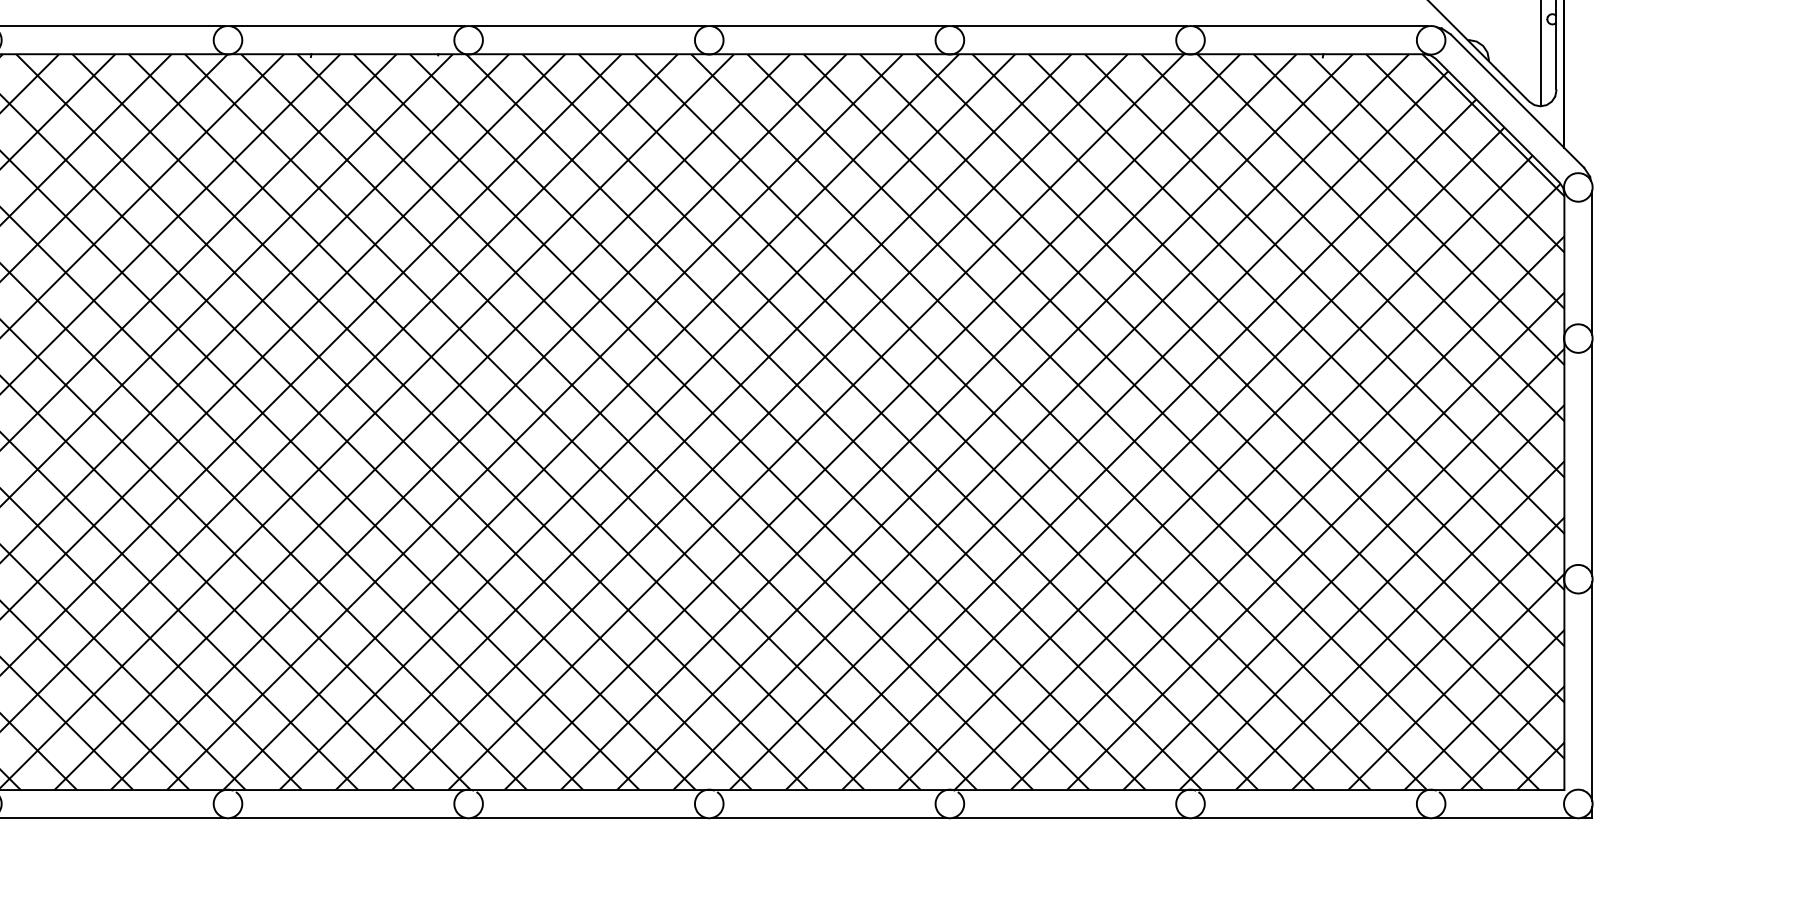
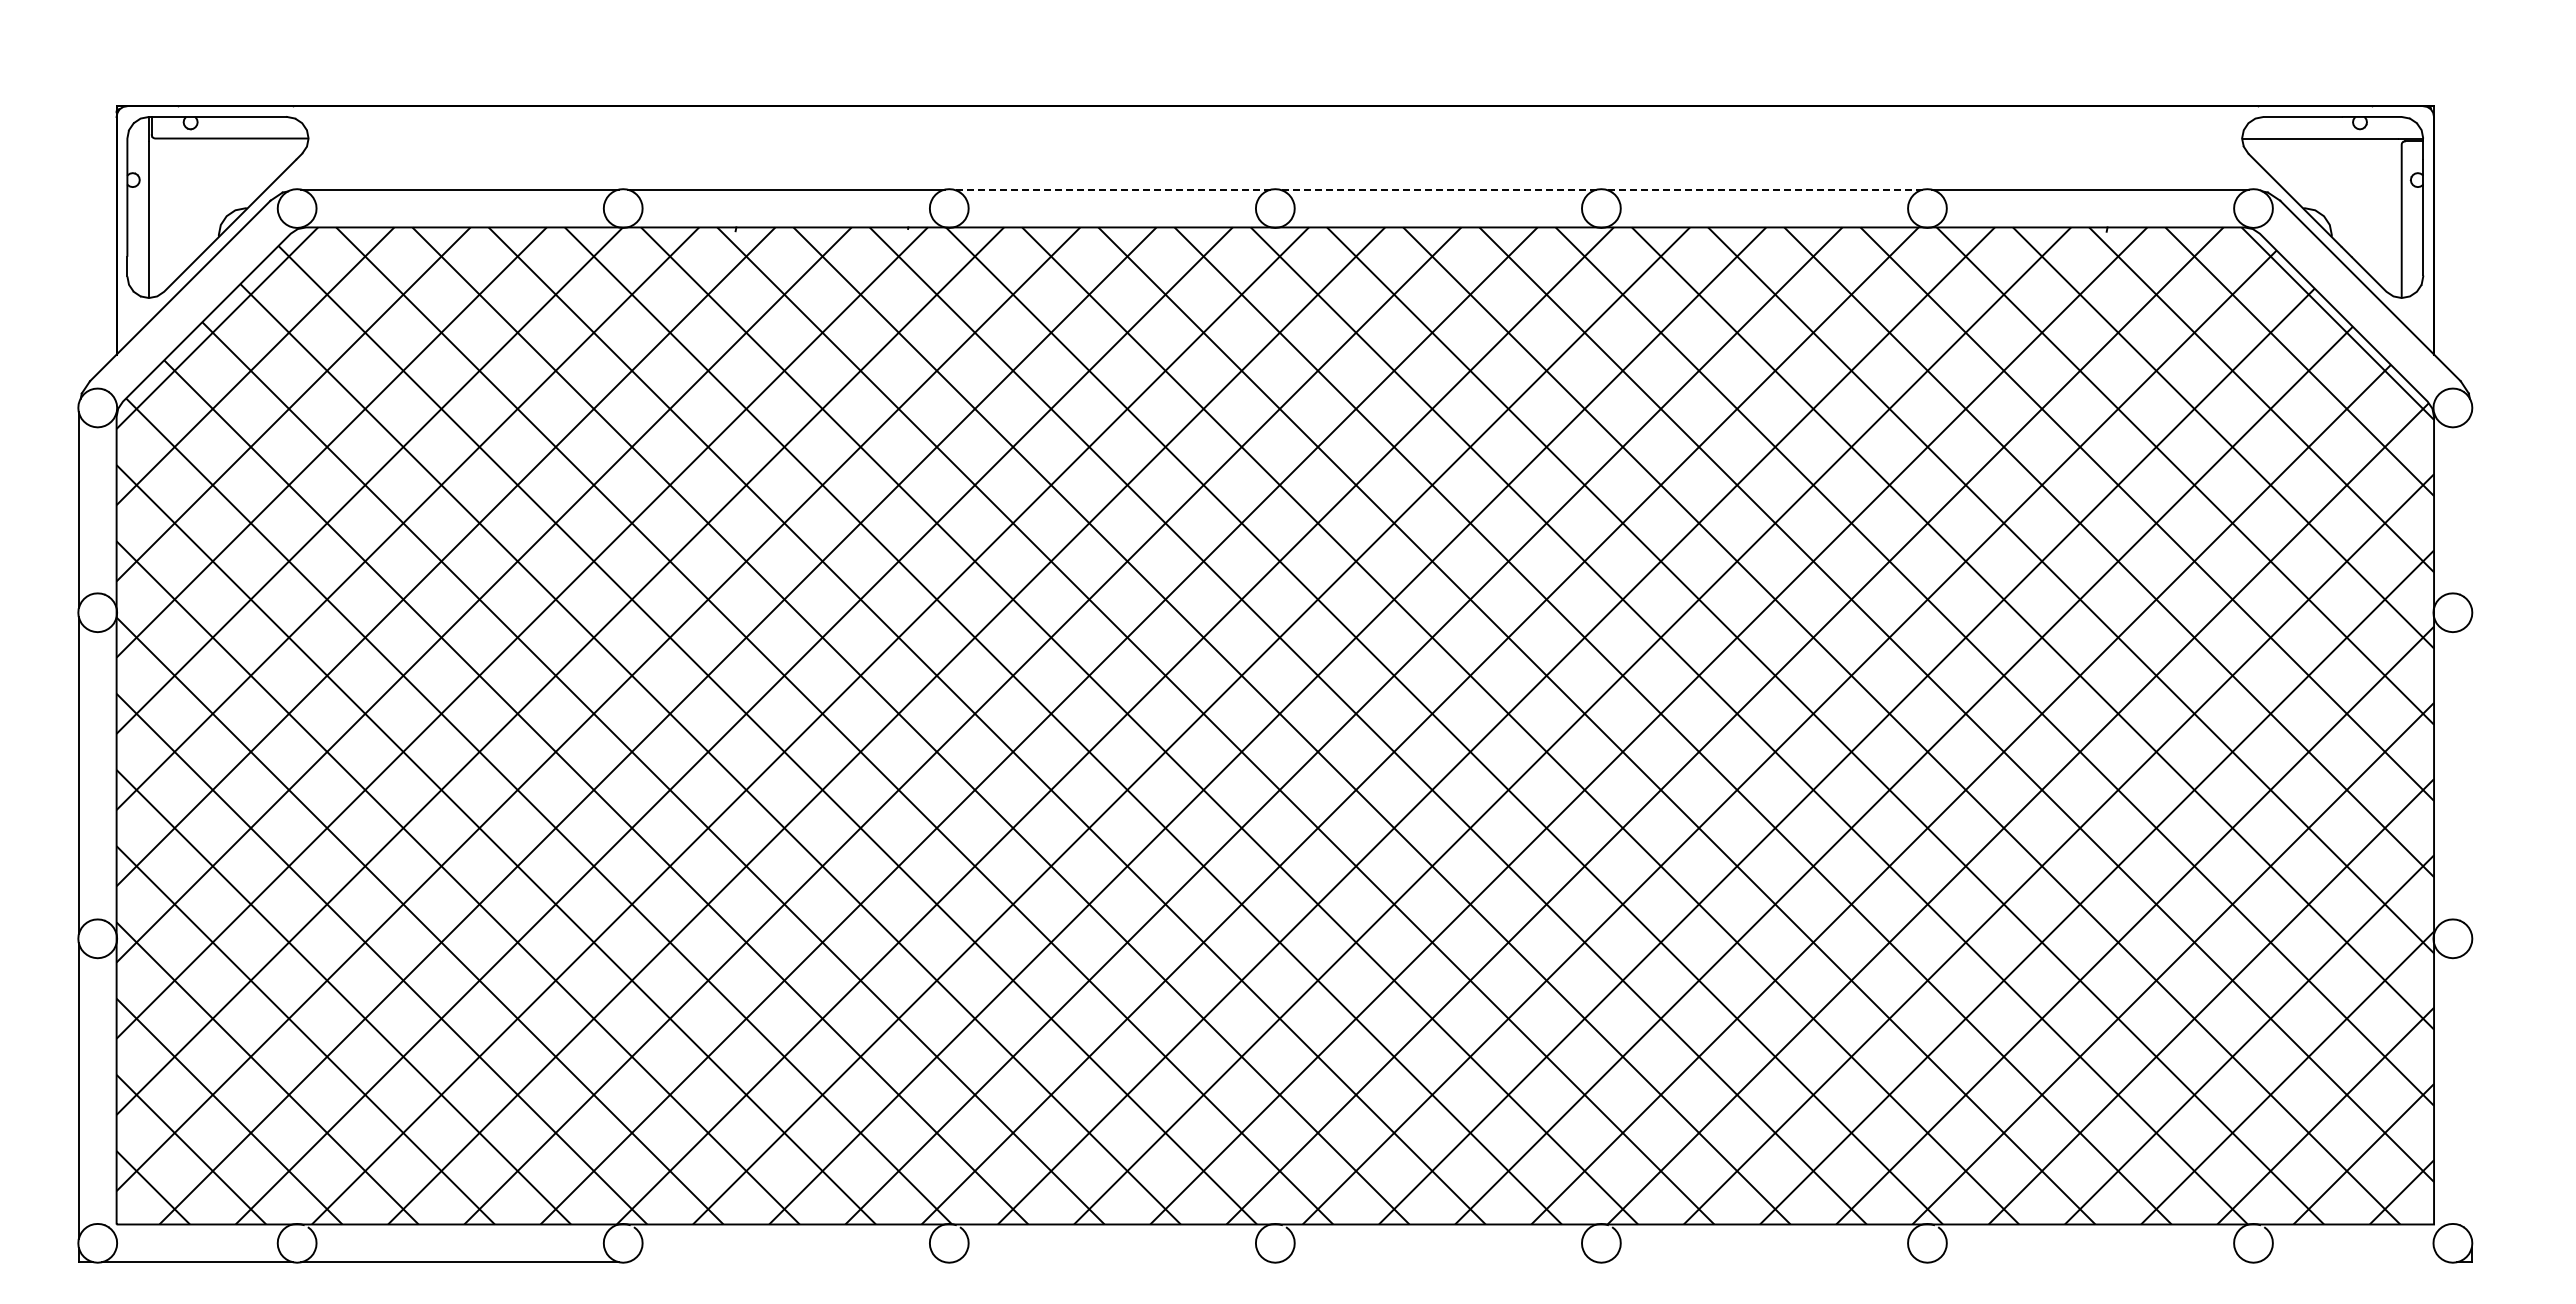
line: (589, 26) -> (1112, 189), solid -> dashed
line: (829, 26) -> (1438, 189), solid -> dashed
line: (1070, 26) -> (1764, 189), solid -> dashed
line: (1592, 263) -> (2471, 510), removed
line: (1592, 458) -> (2471, 775), removed
line: (1592, 691) -> (2471, 1090), removed
line: (347, 818) -> (785, 1262), removed
line: (589, 818) -> (1112, 1262), removed
line: (829, 818) -> (1438, 1262), removed
line: (1070, 818) -> (1764, 1262), removed
line: (1310, 818) -> (2090, 1262), removed
line: (1504, 818) -> (2352, 1262), removed

